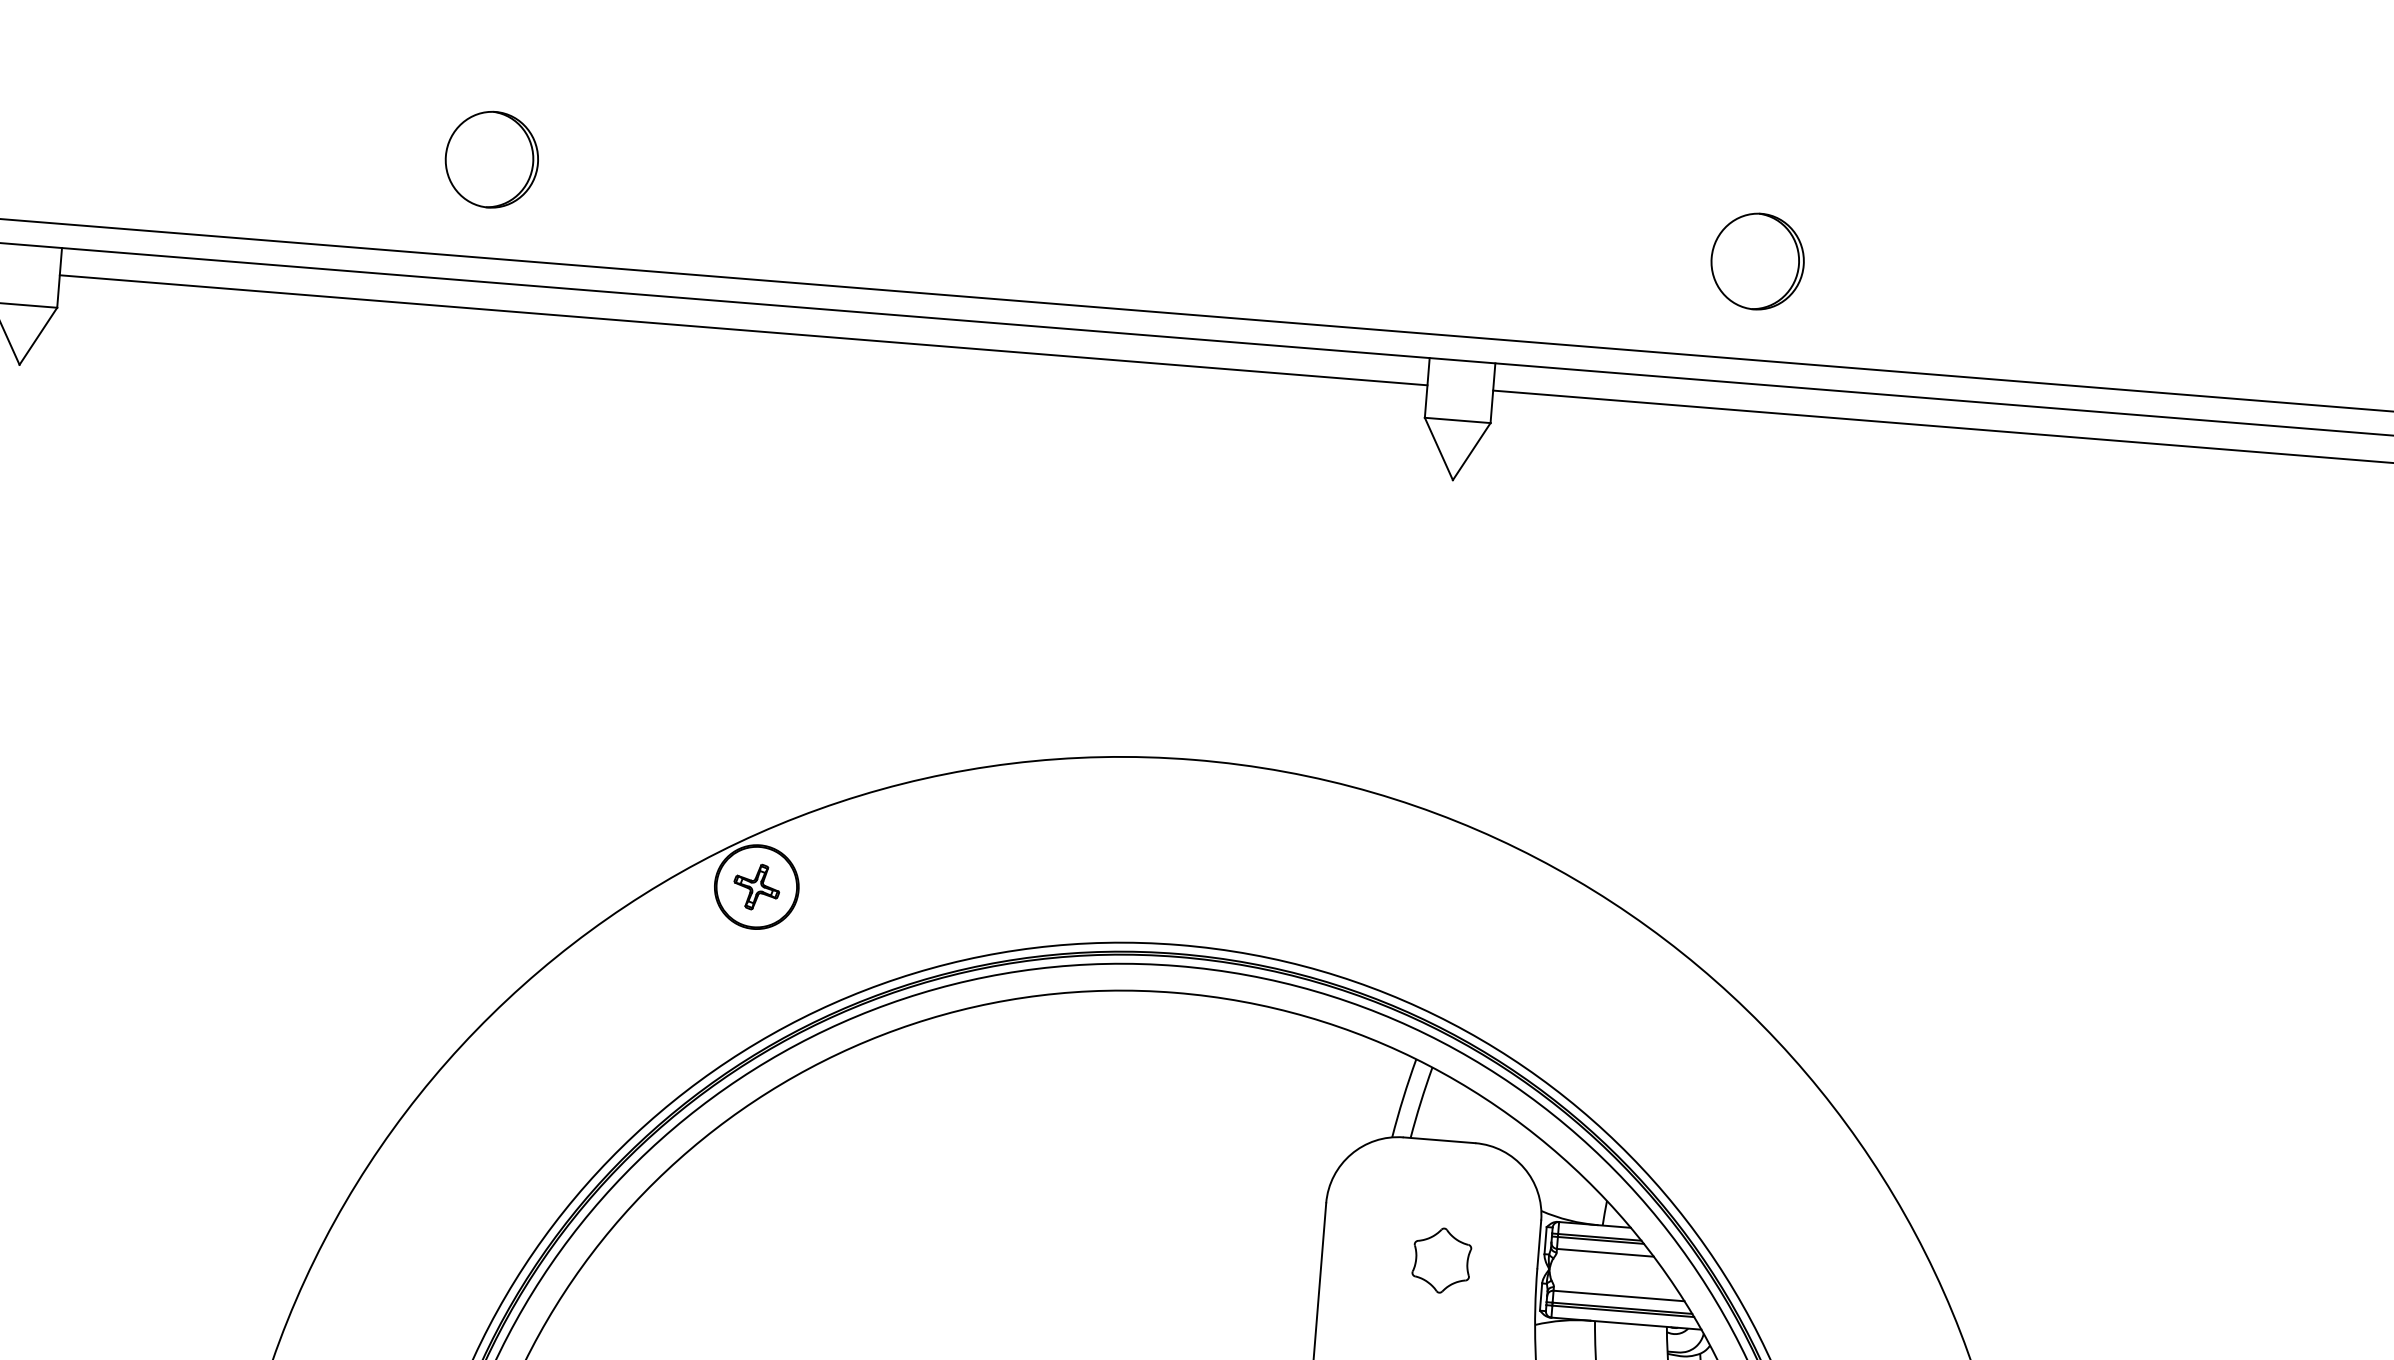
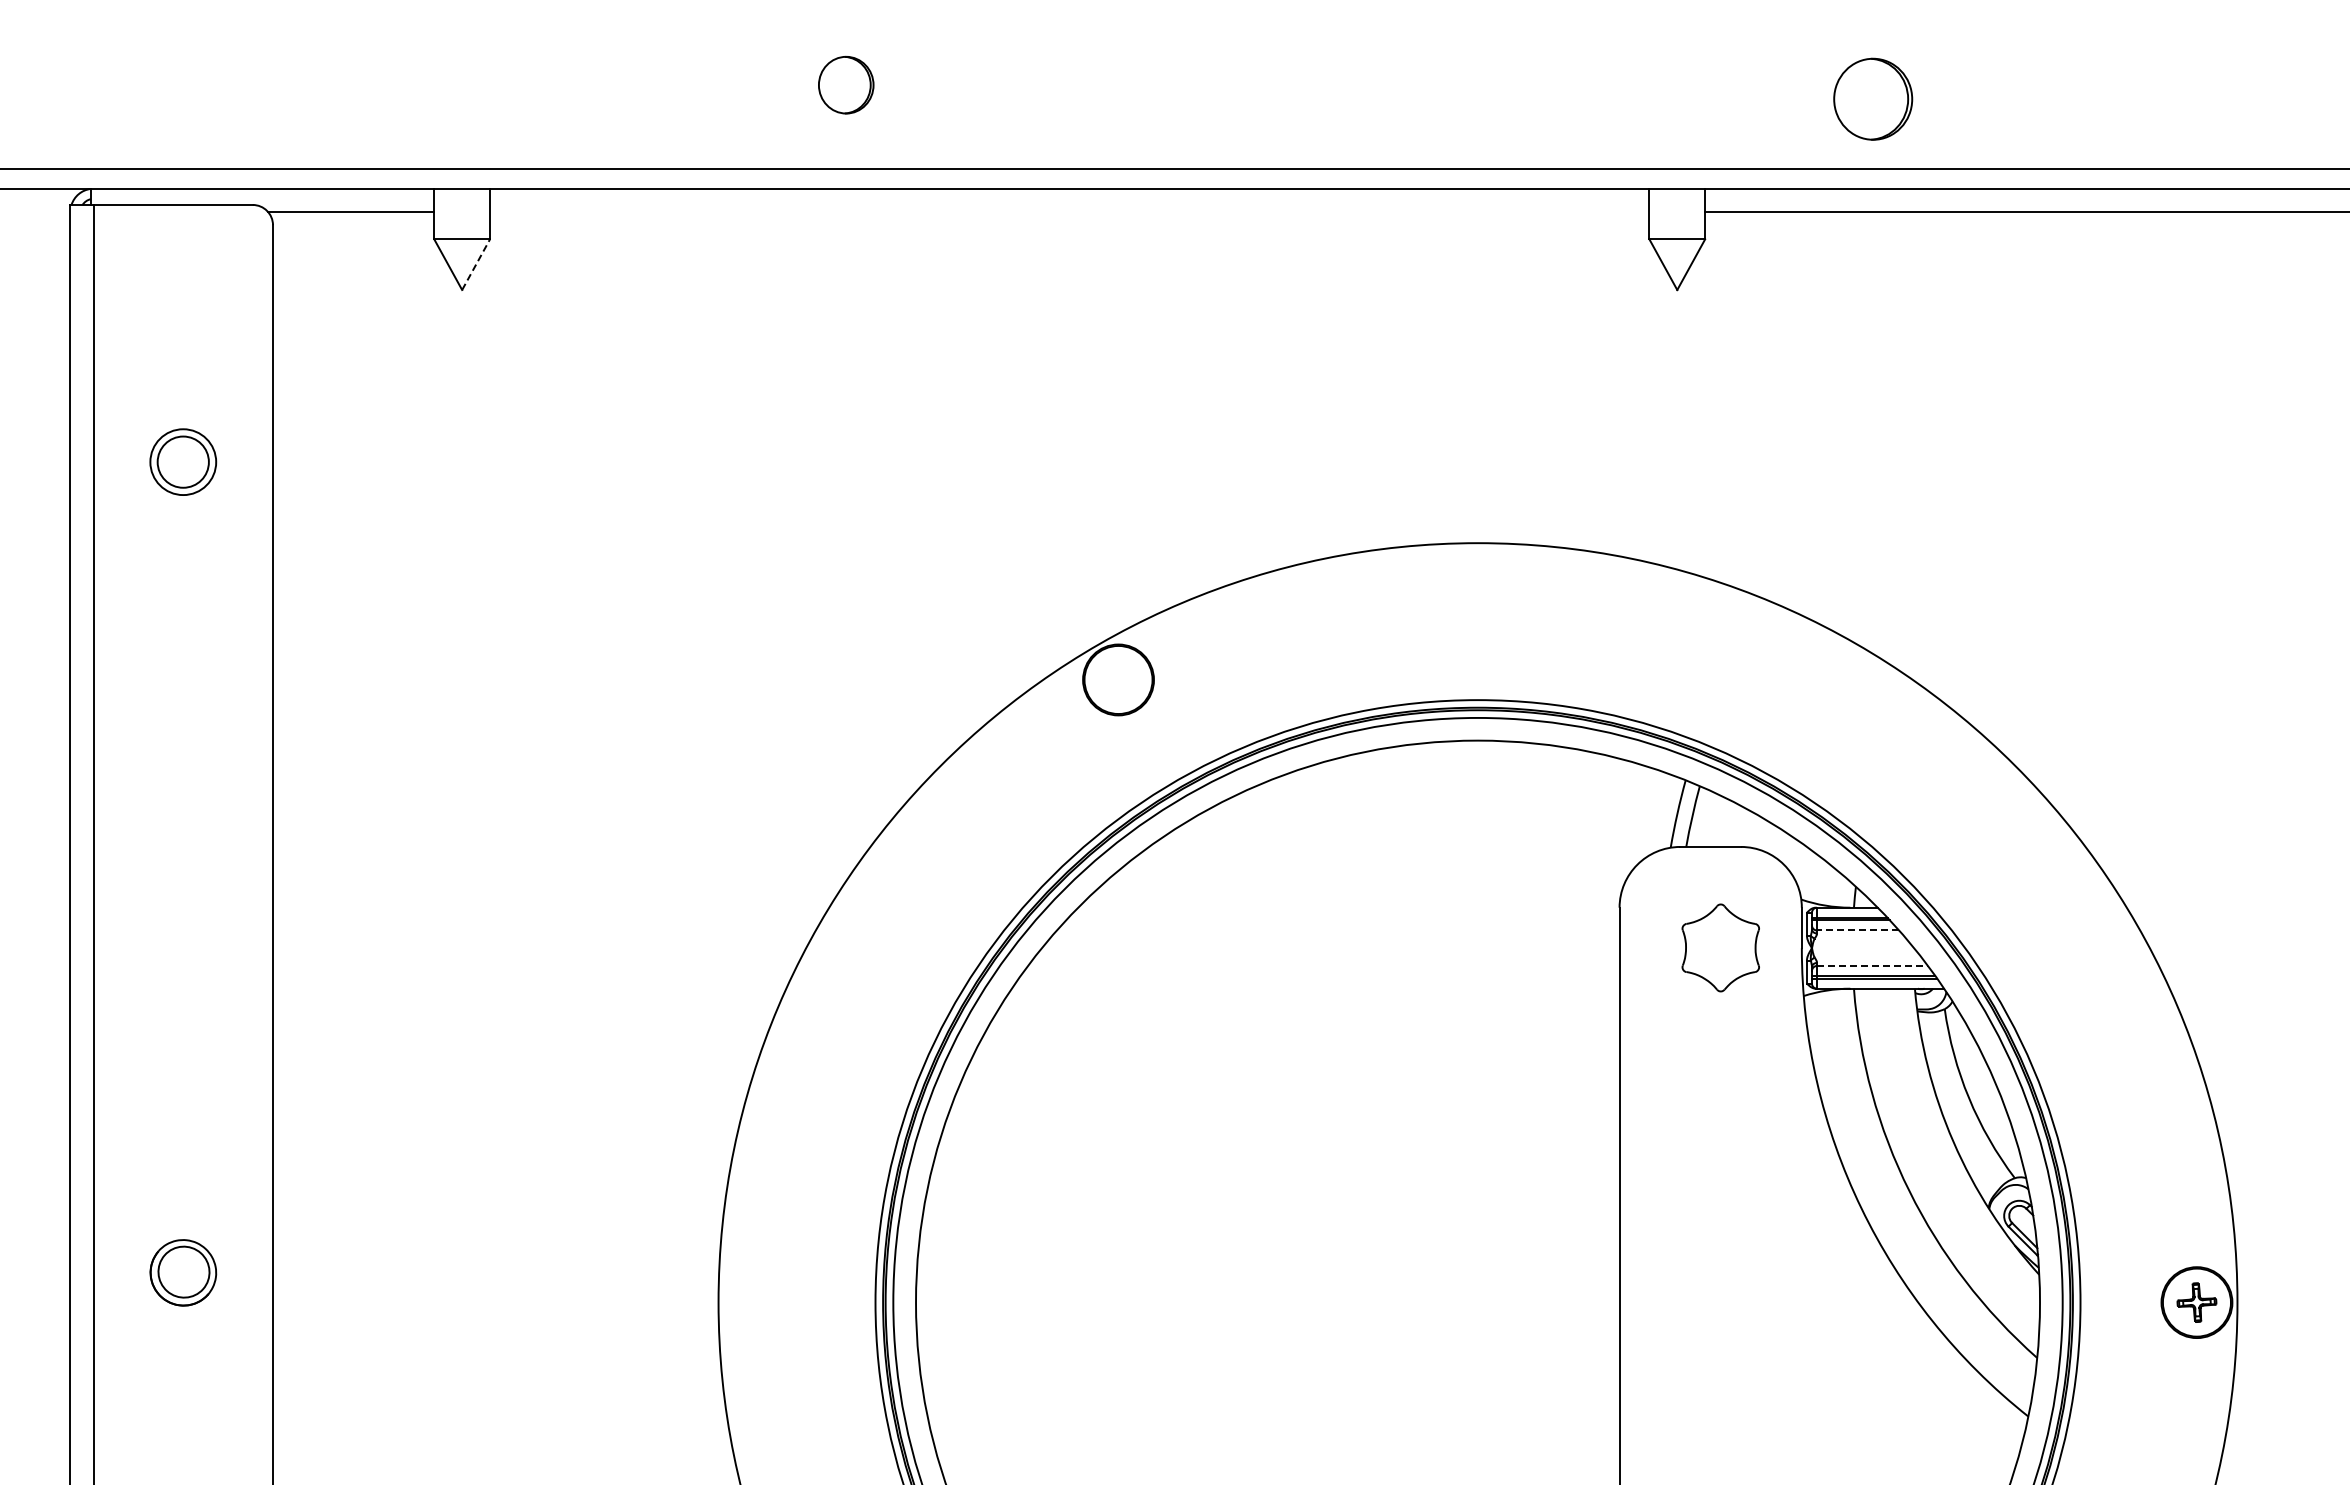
part: (492, 158) -> (846, 84), size x0.7
part: (1758, 260) -> (1873, 98), moved
line: (743, 329) -> (1069, 211), removed
line: (38, 336) -> (476, 264), solid -> dashed
part: (756, 886) -> (1118, 679), removed
line: (1604, 1252) -> (1857, 930), solid -> dashed
part: (1441, 1260) -> (1720, 948), size x1.6
line: (1620, 1295) -> (1873, 965), solid -> dashed

